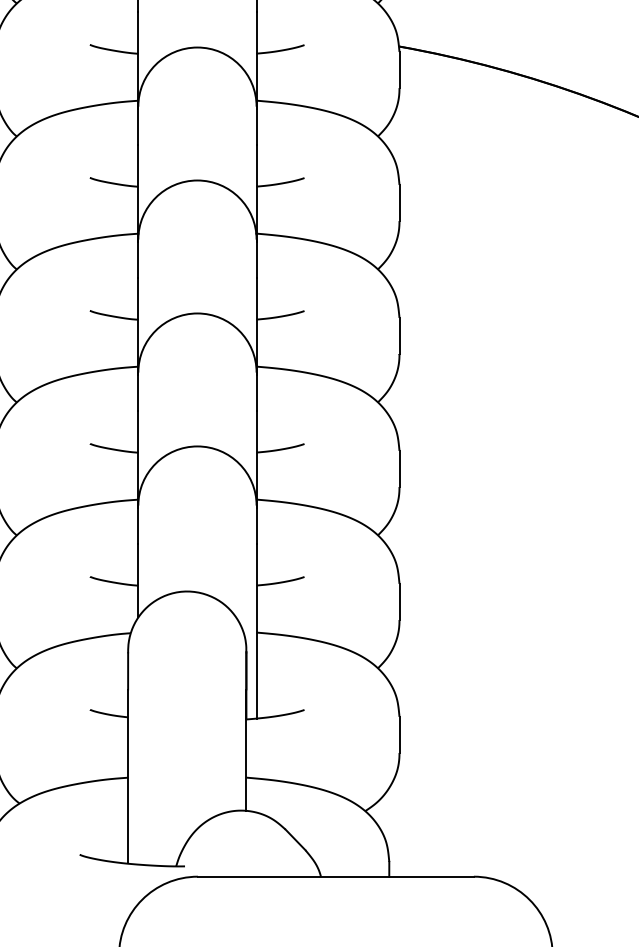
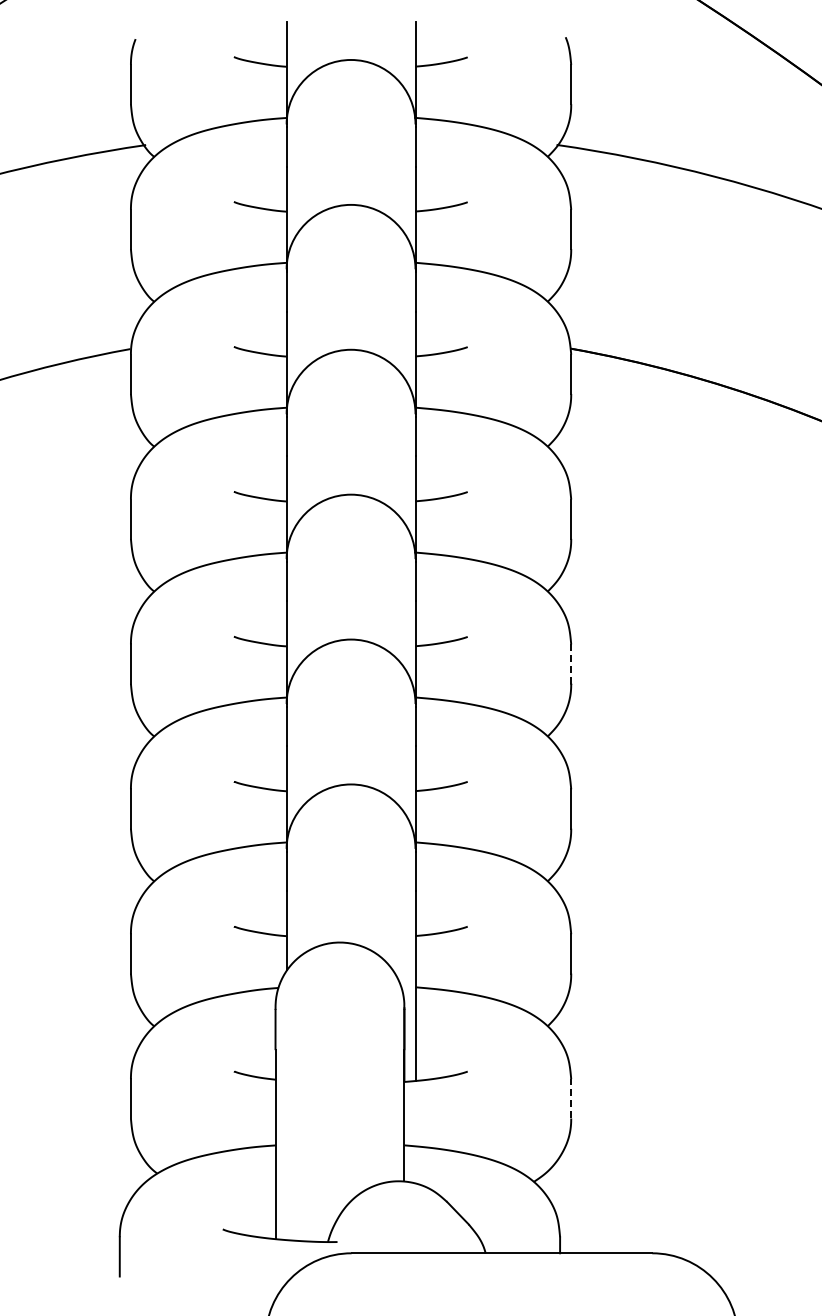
line: (399, 336) -> (571, 664), solid -> dashed
line: (399, 734) -> (571, 1098), solid -> dashed

